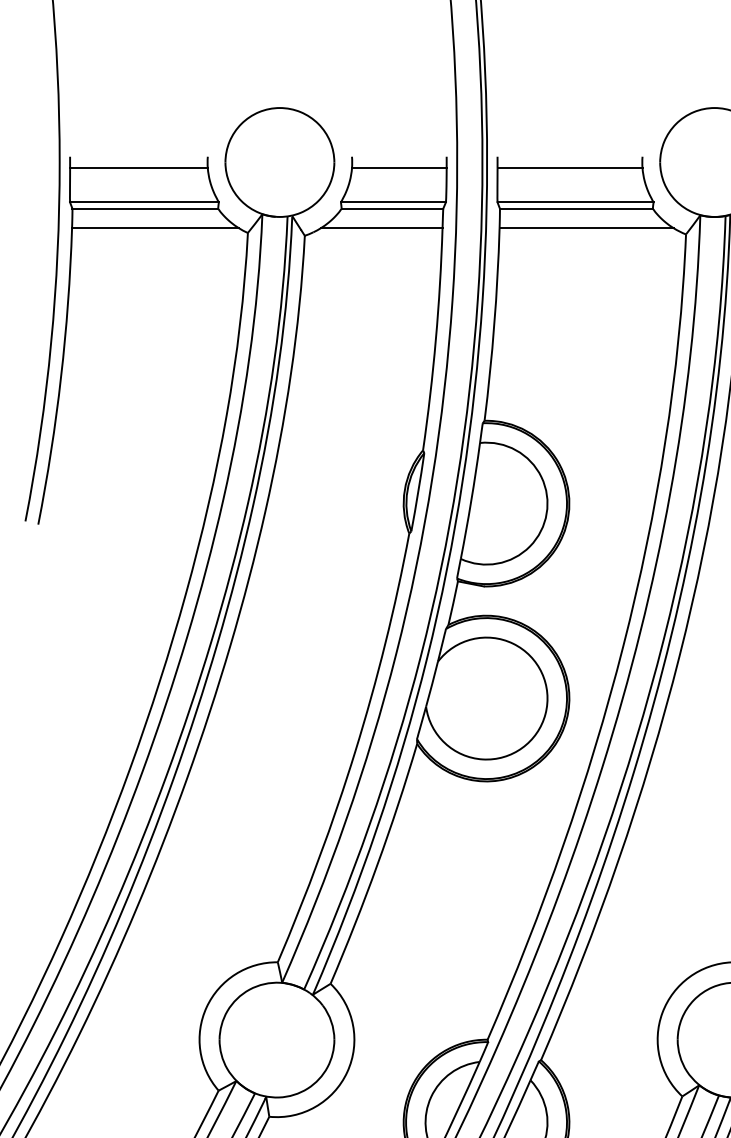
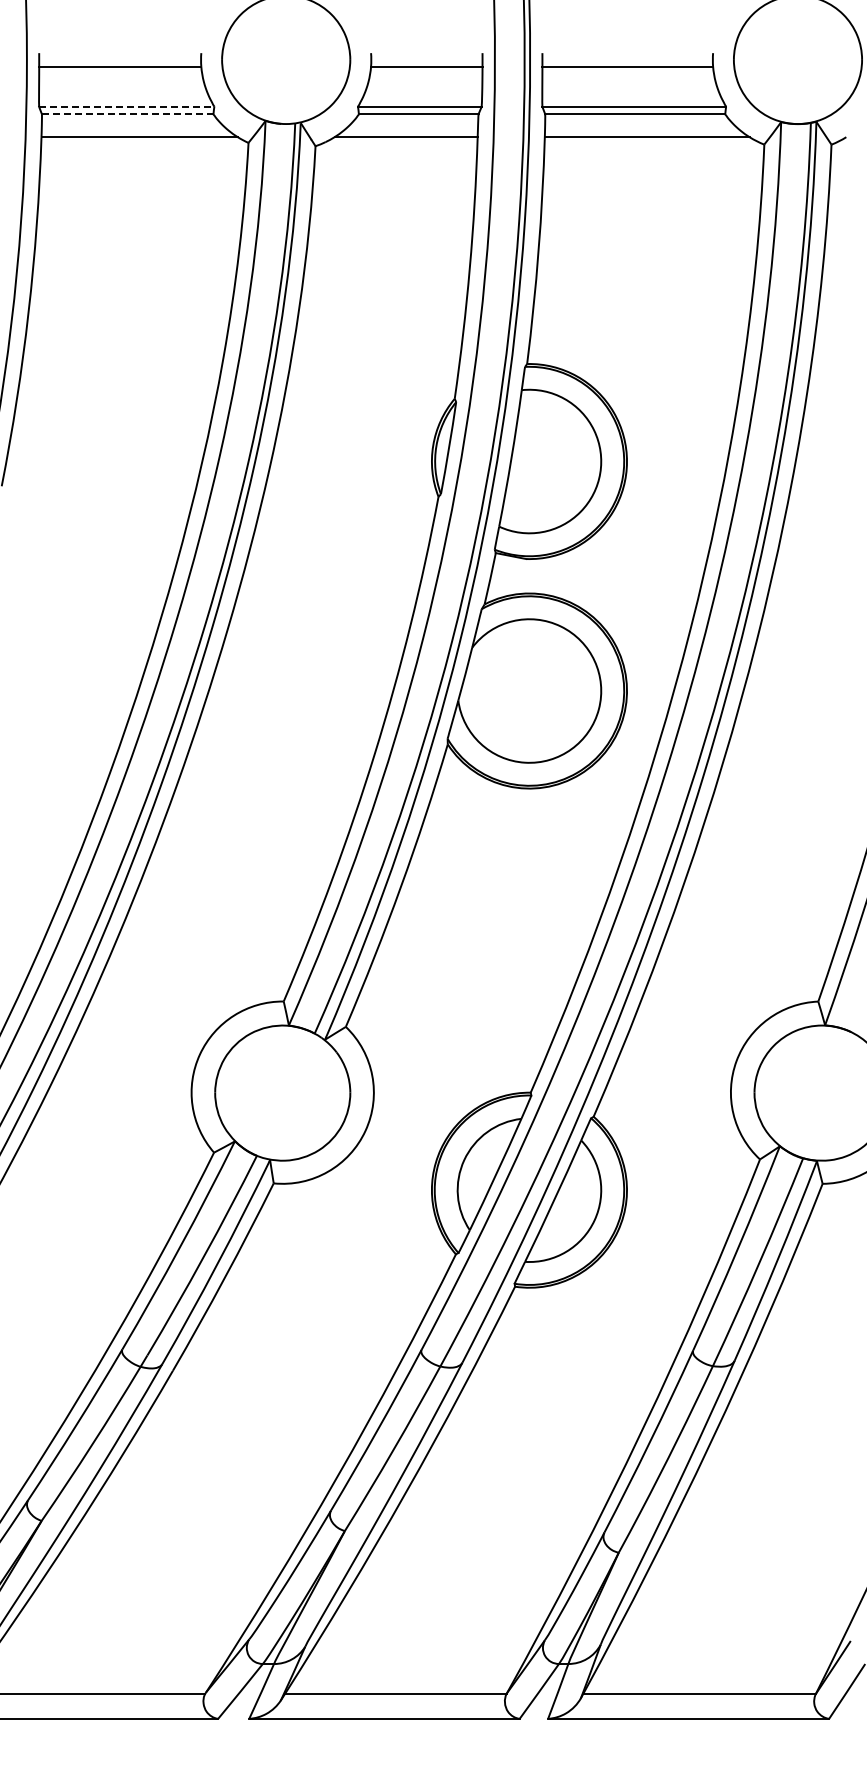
line: (144, 202) -> (126, 106), solid -> dashed
line: (145, 208) -> (127, 114), solid -> dashed

